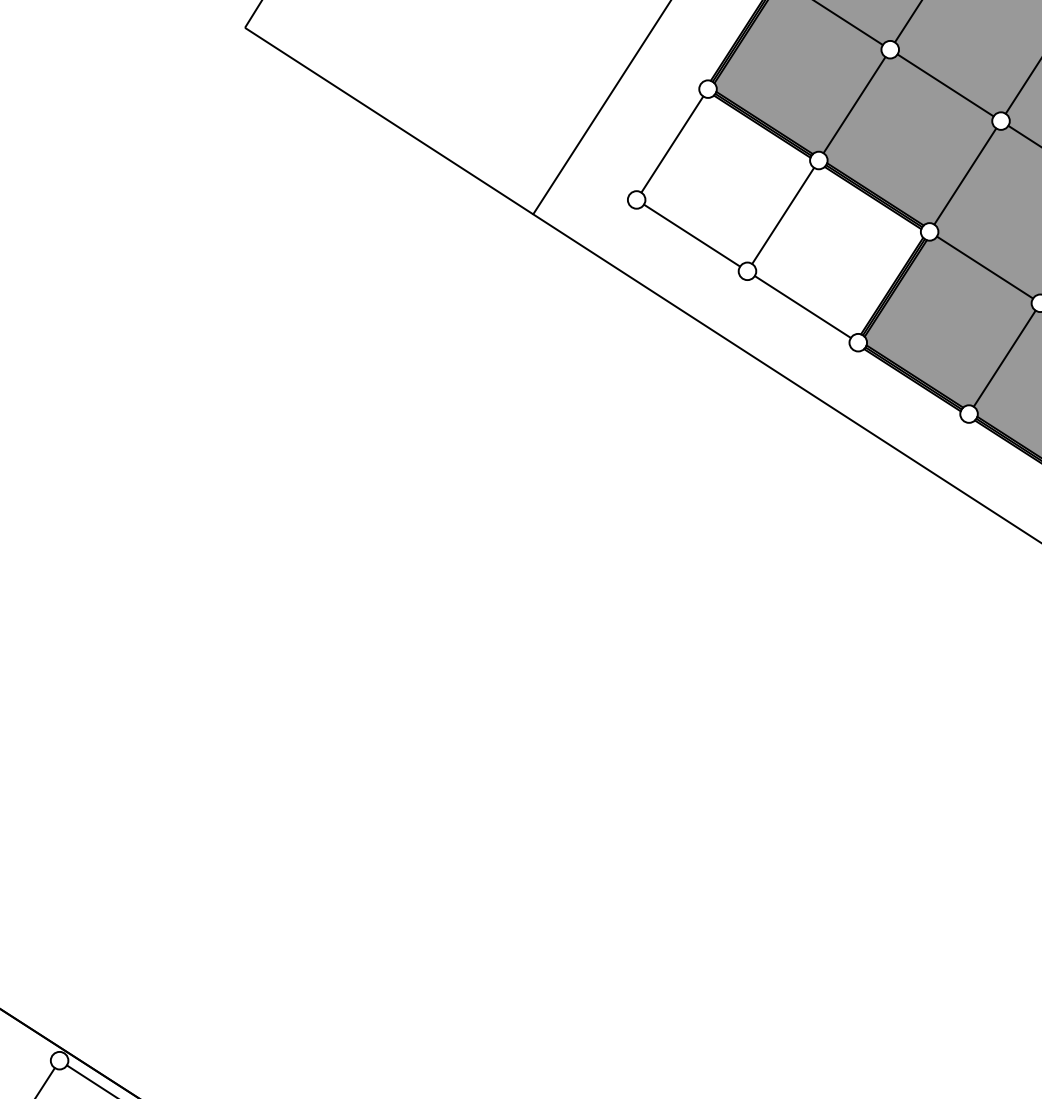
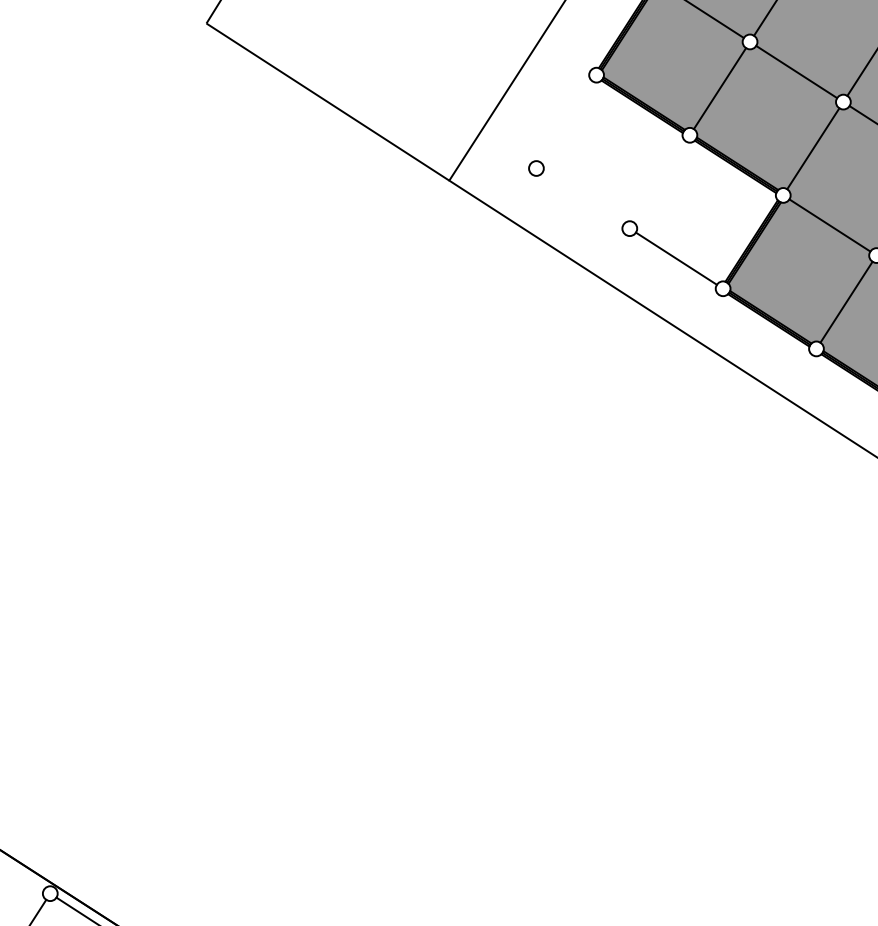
line: (672, 144) -> (566, 121), removed
line: (782, 215) -> (659, 181), removed
line: (691, 235) -> (582, 198), removed

